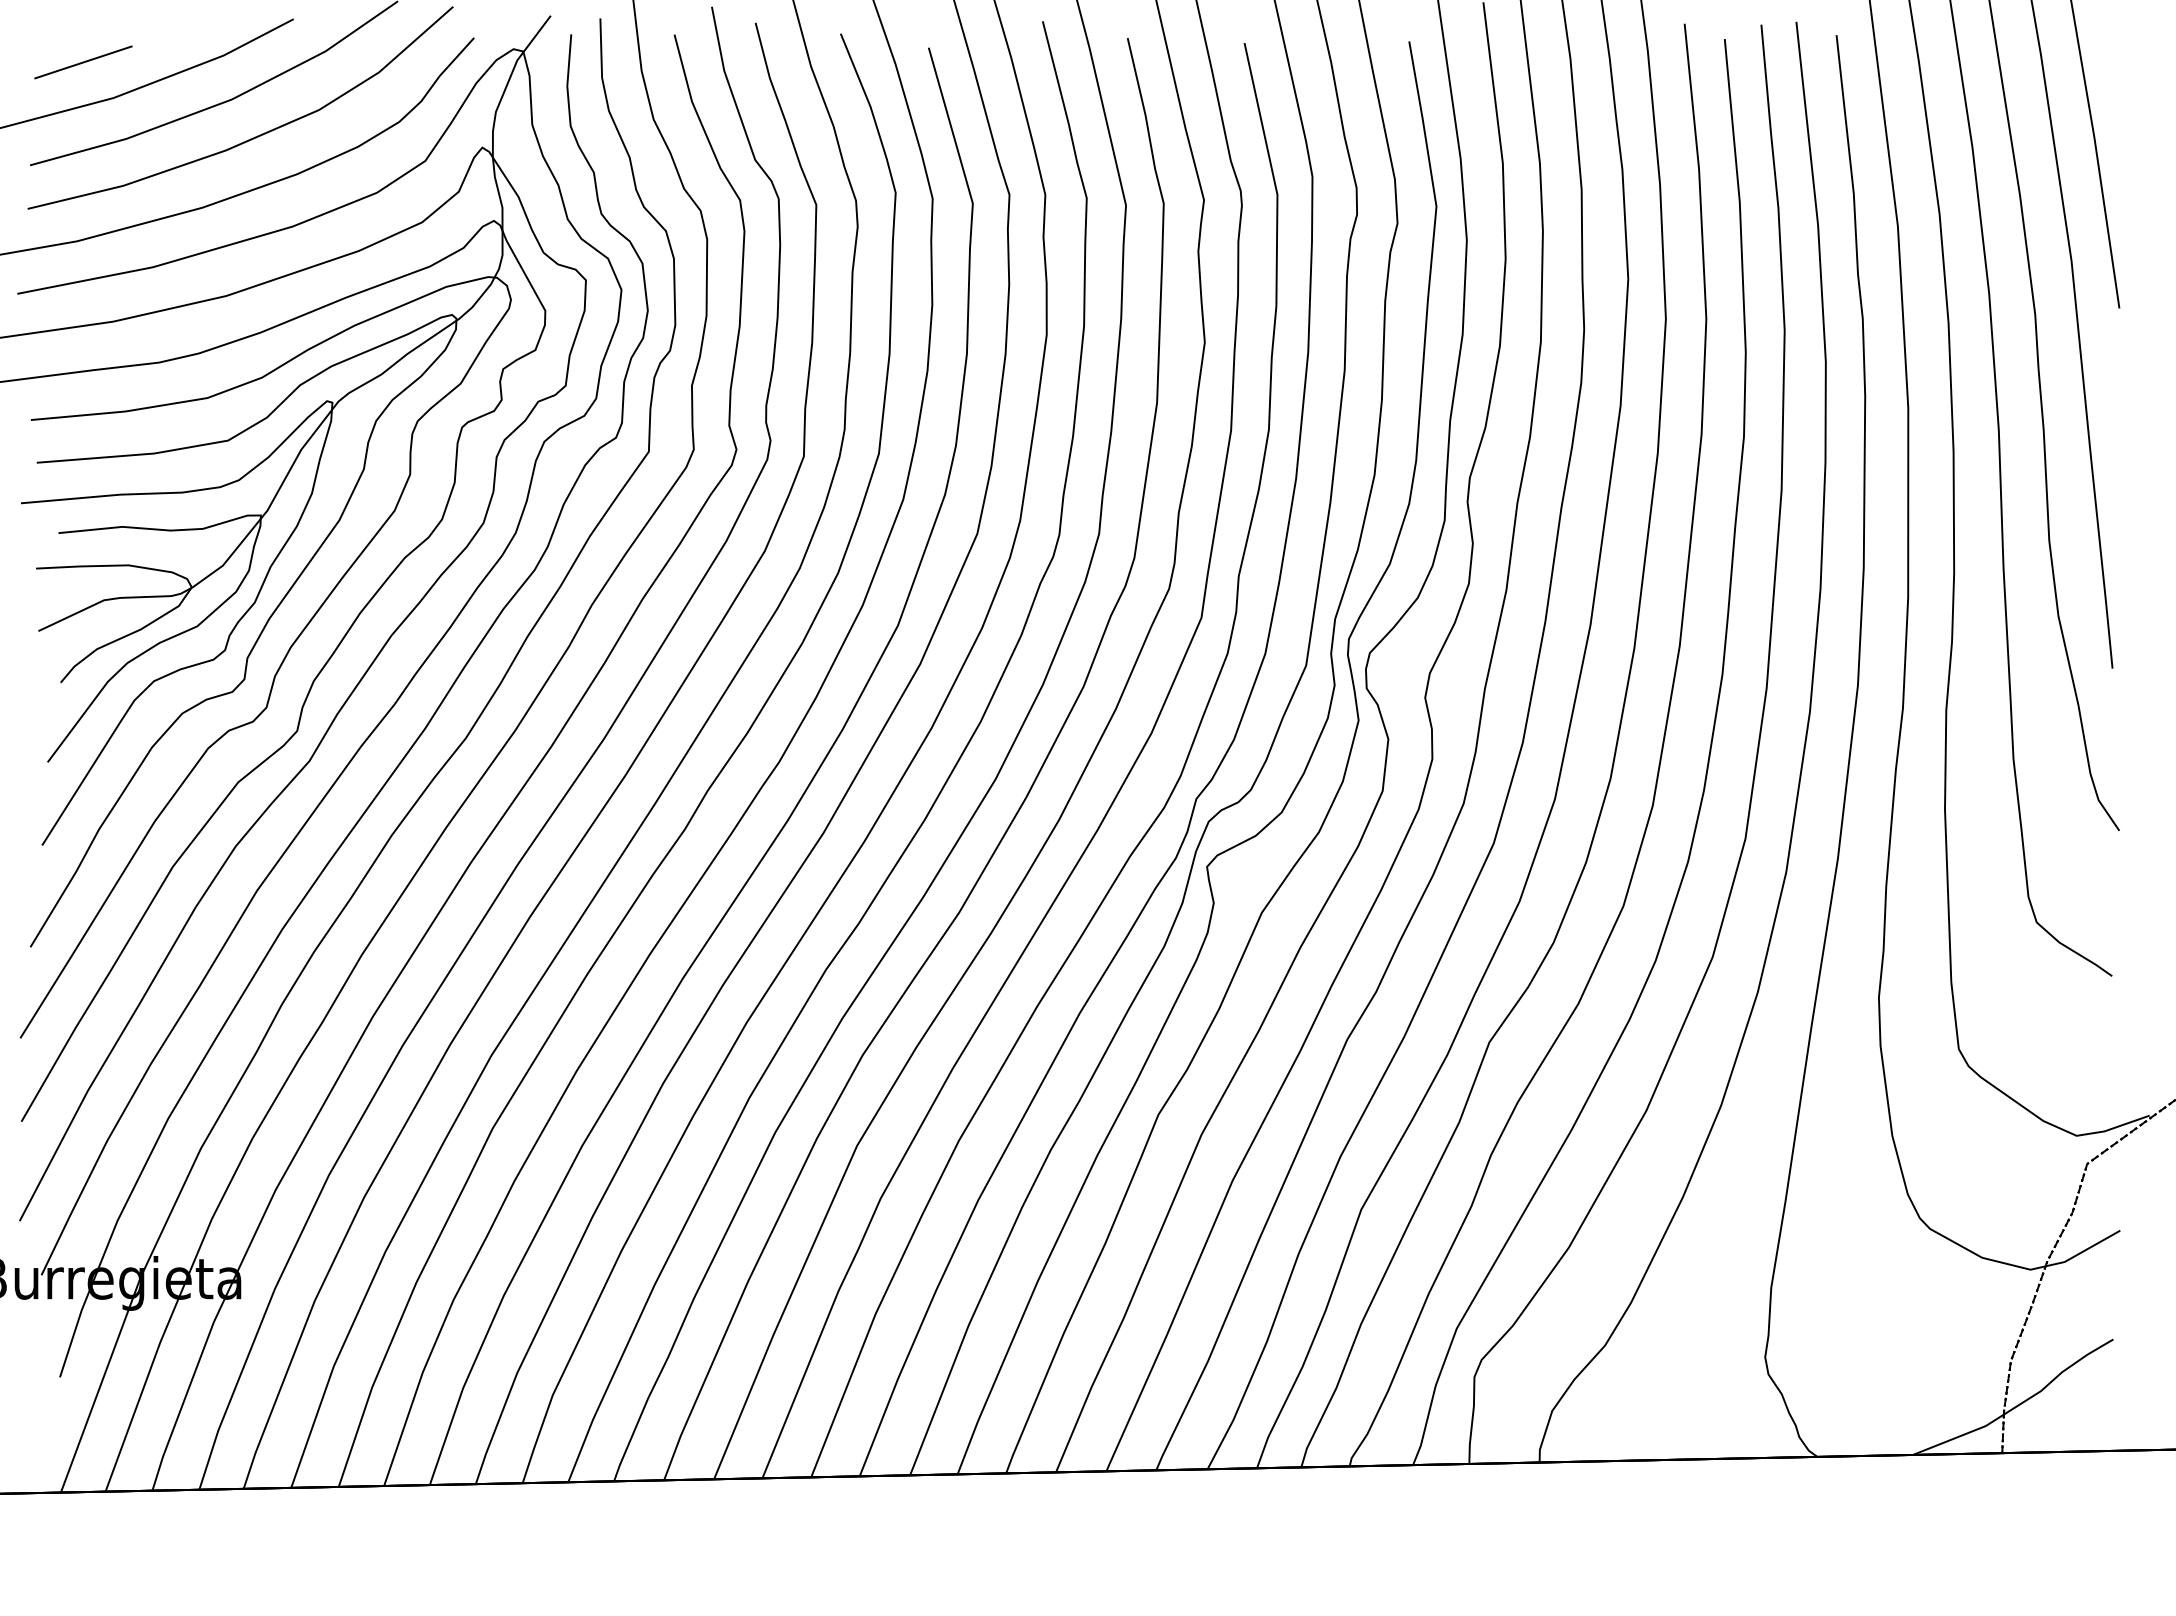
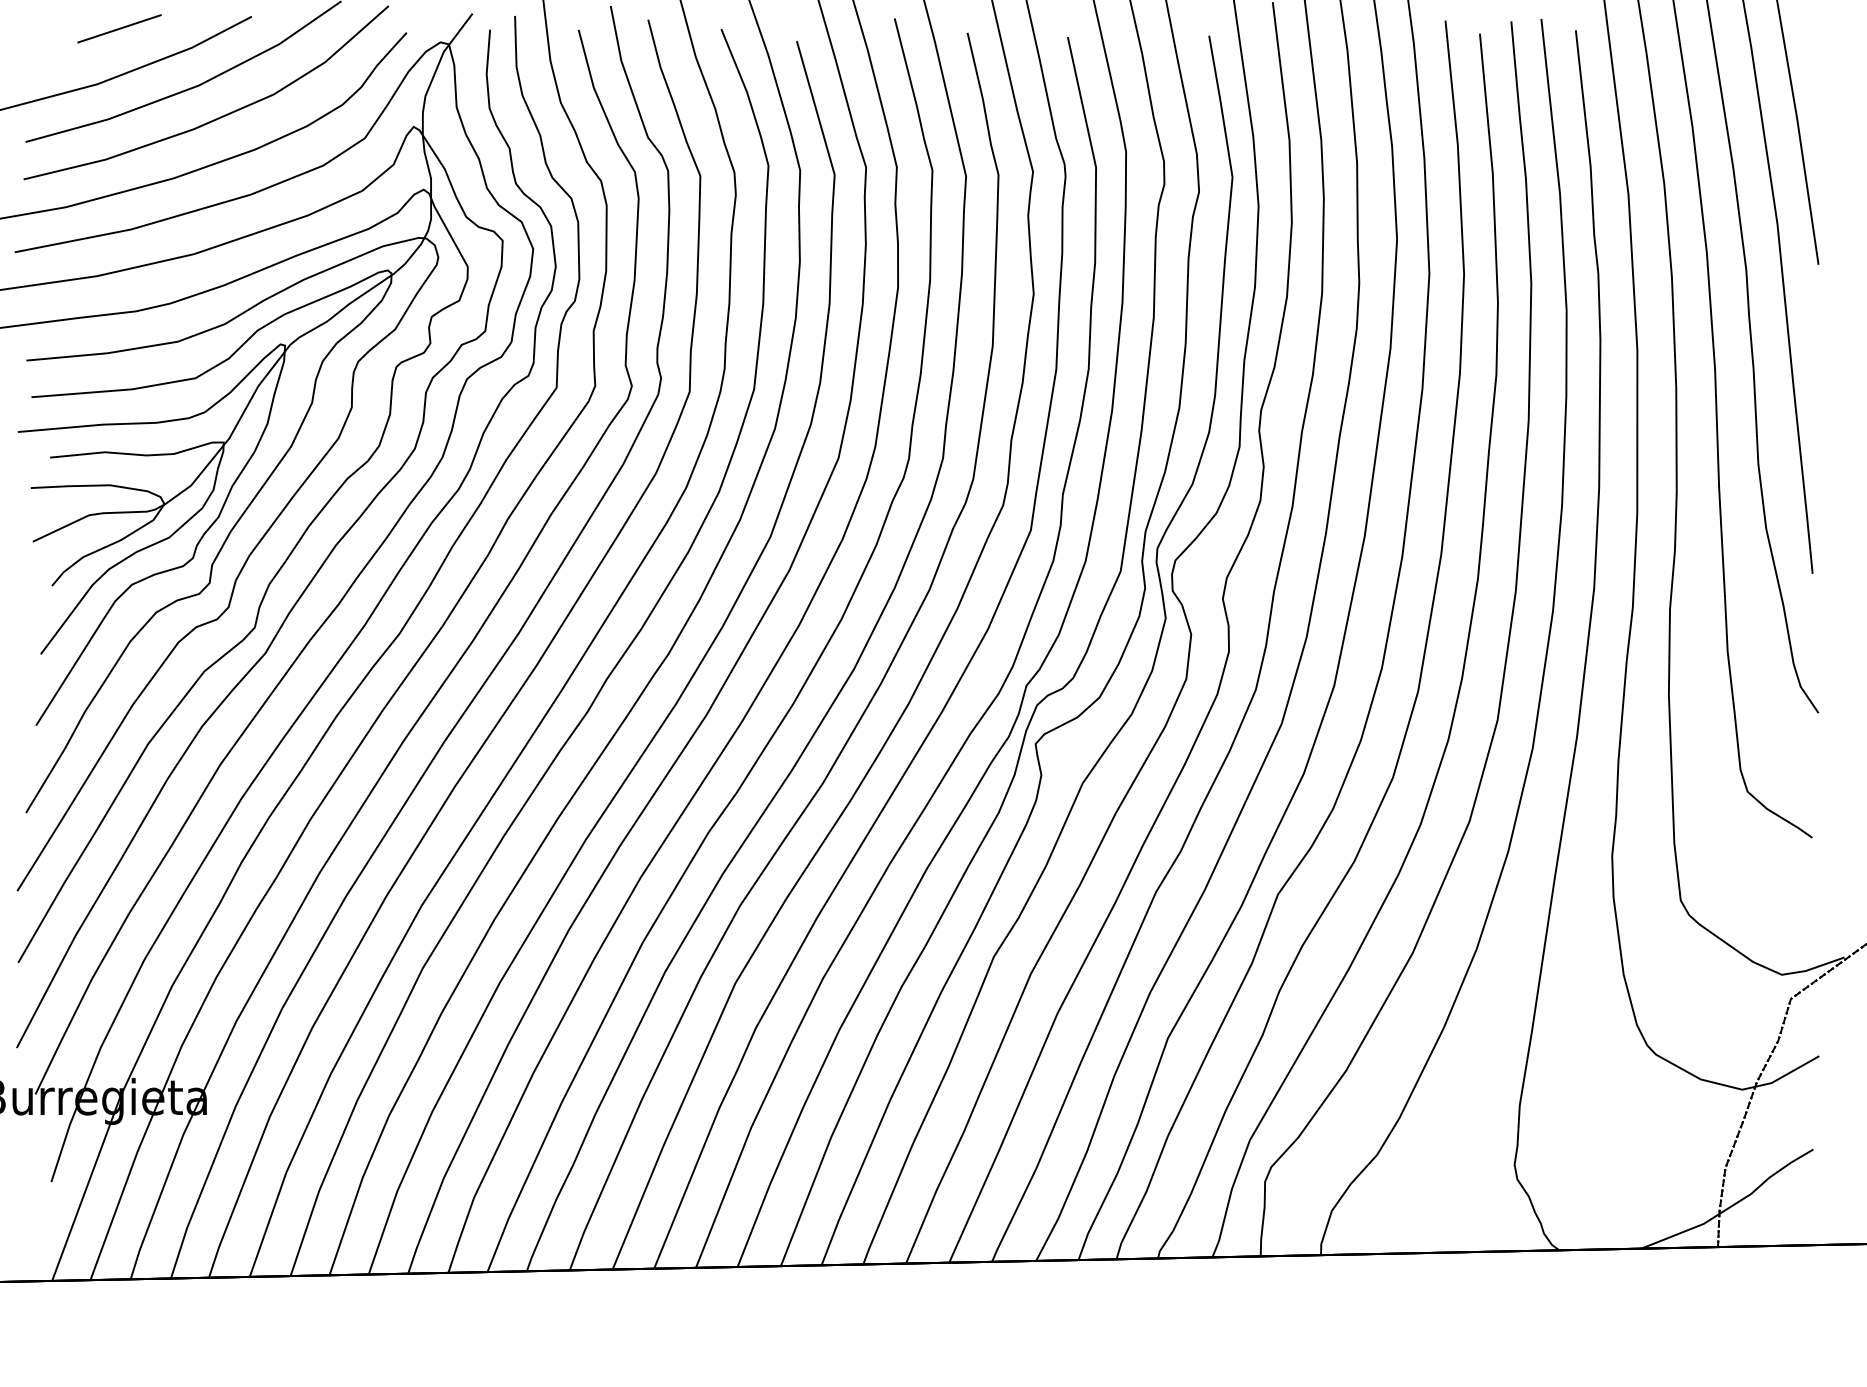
line: (83, 62) -> (119, 28), moved

